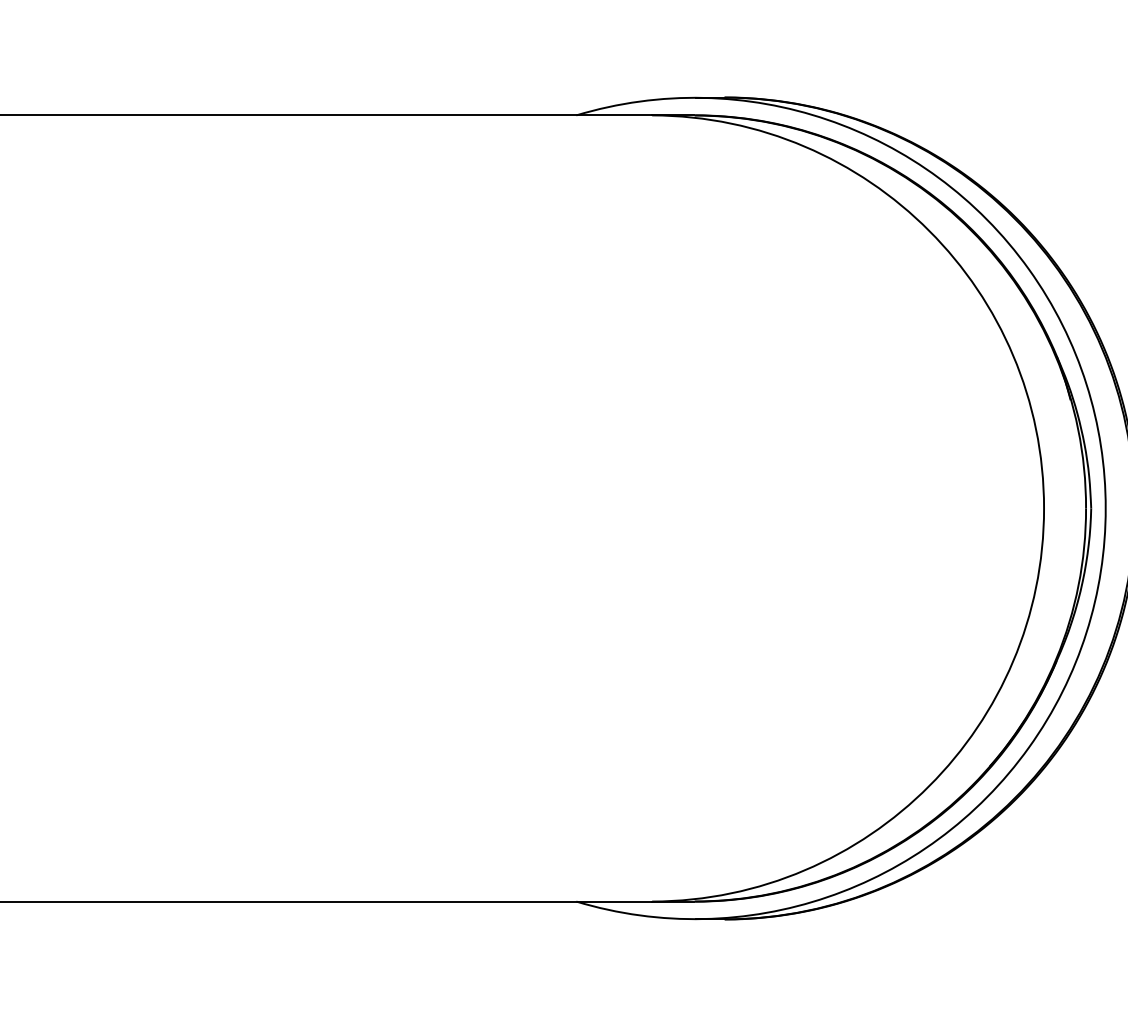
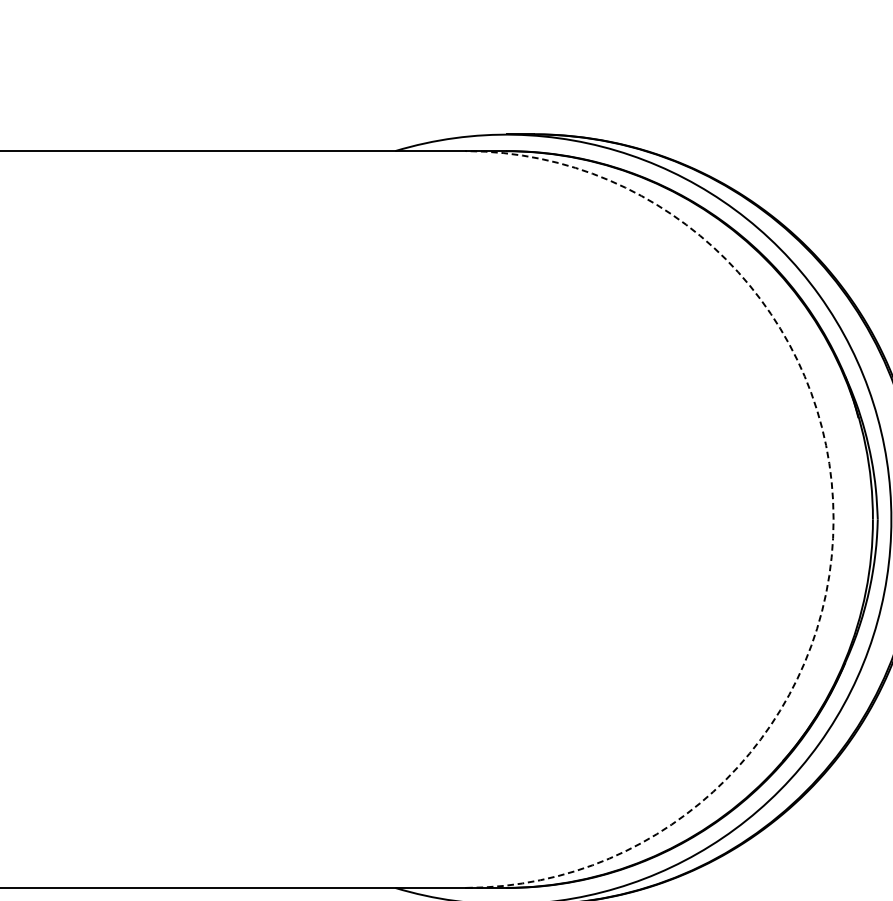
arc: (1044, 508) -> (833, 519), solid -> dashed

